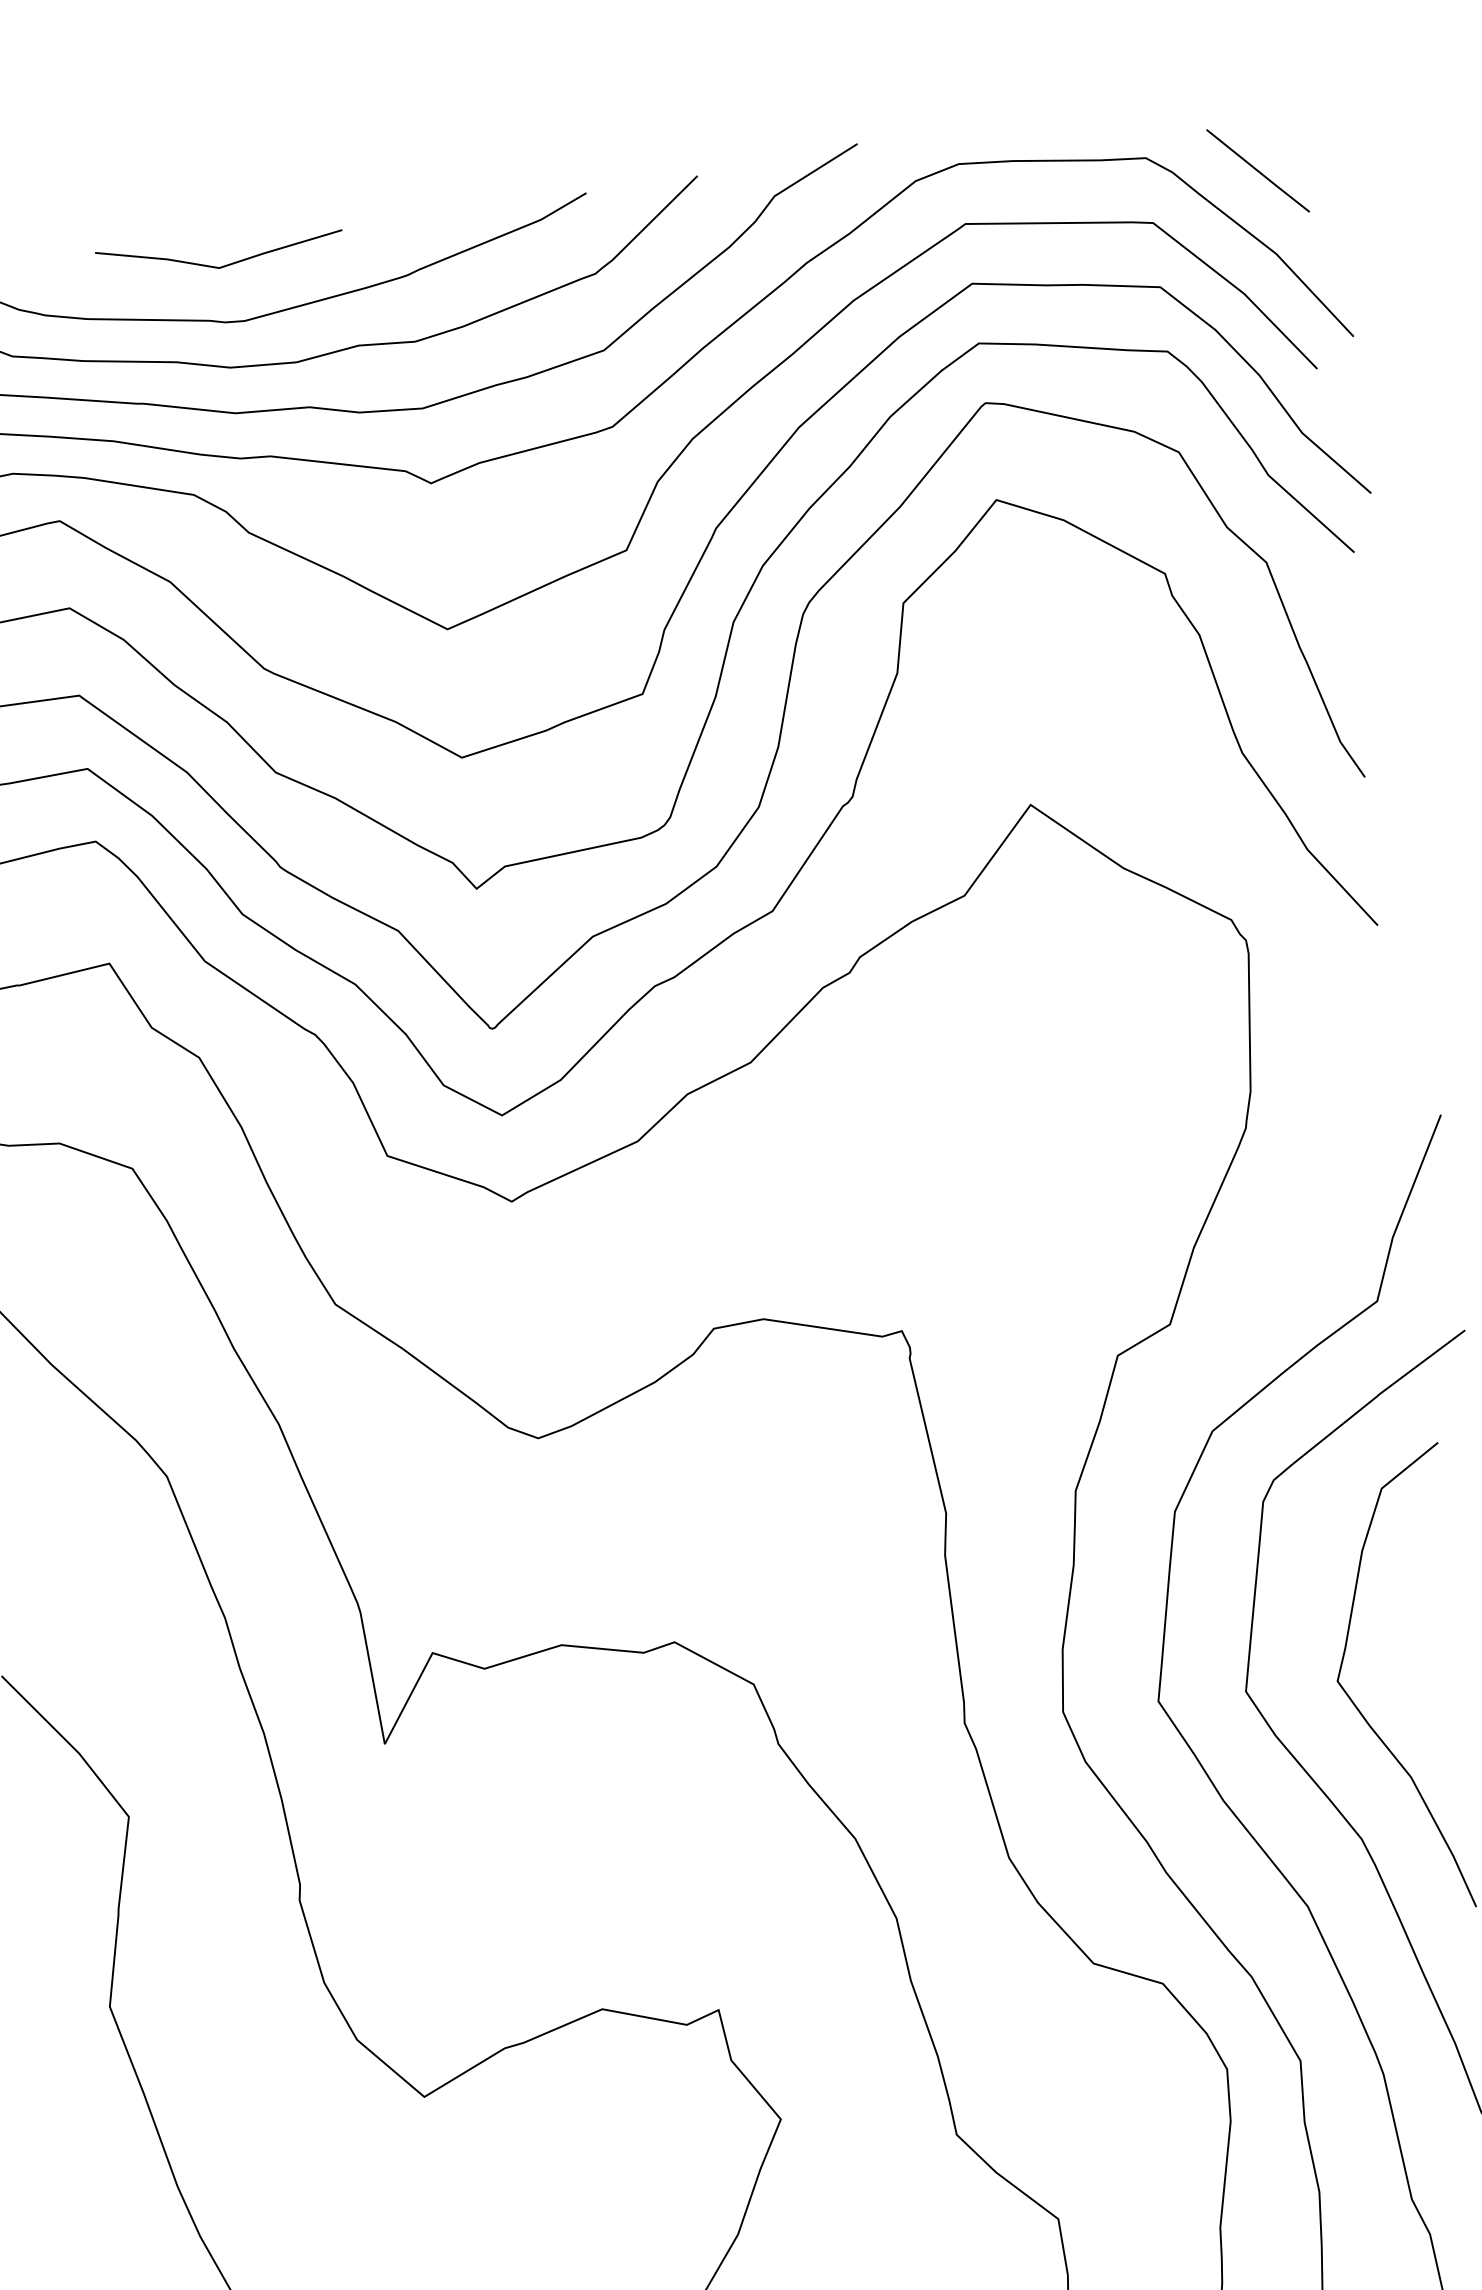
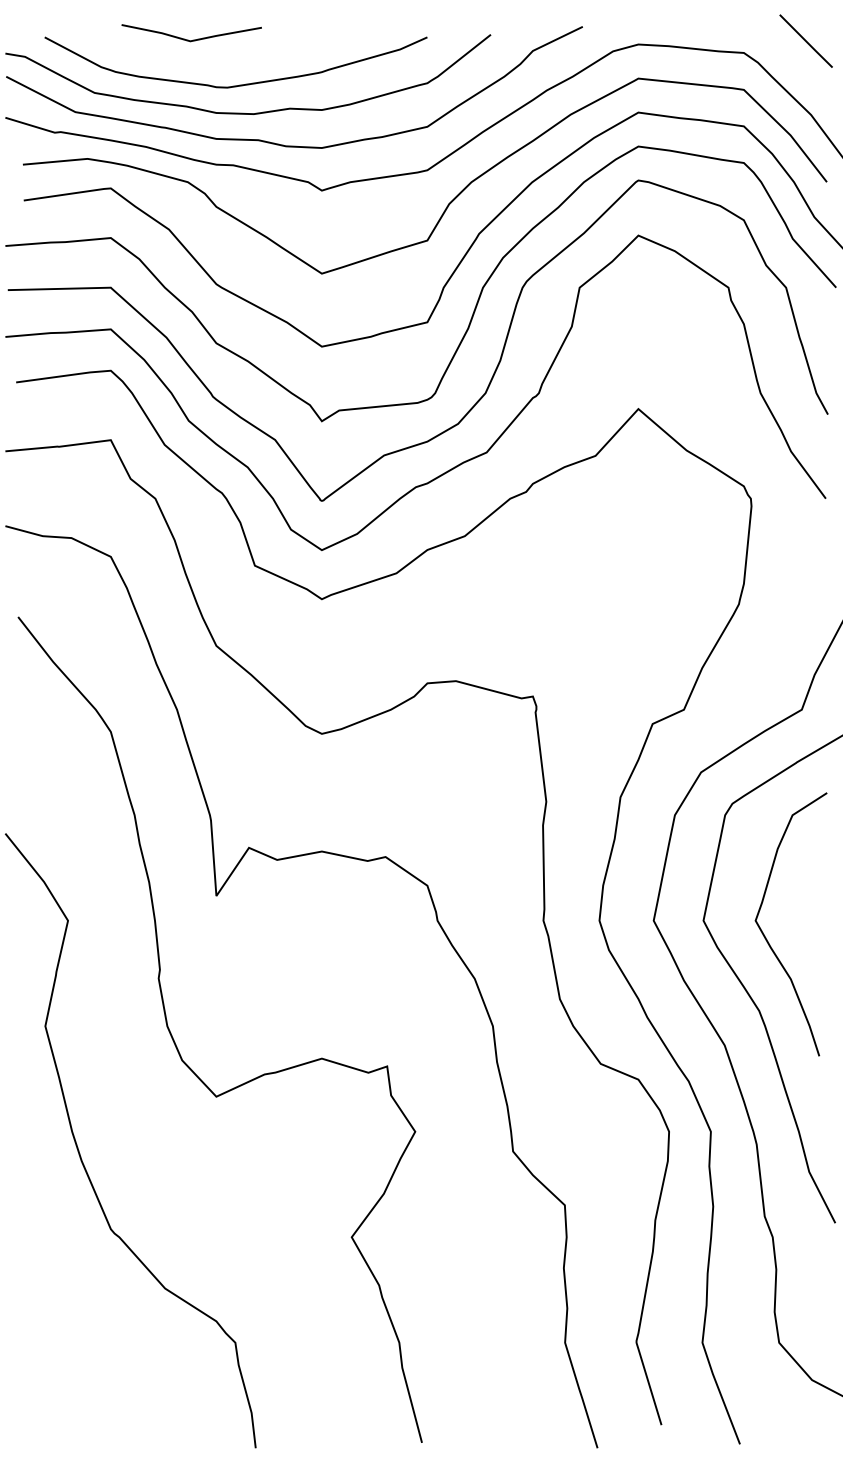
line: (1256, 169) -> (805, 40), moved
line: (224, 264) -> (193, 39), moved

